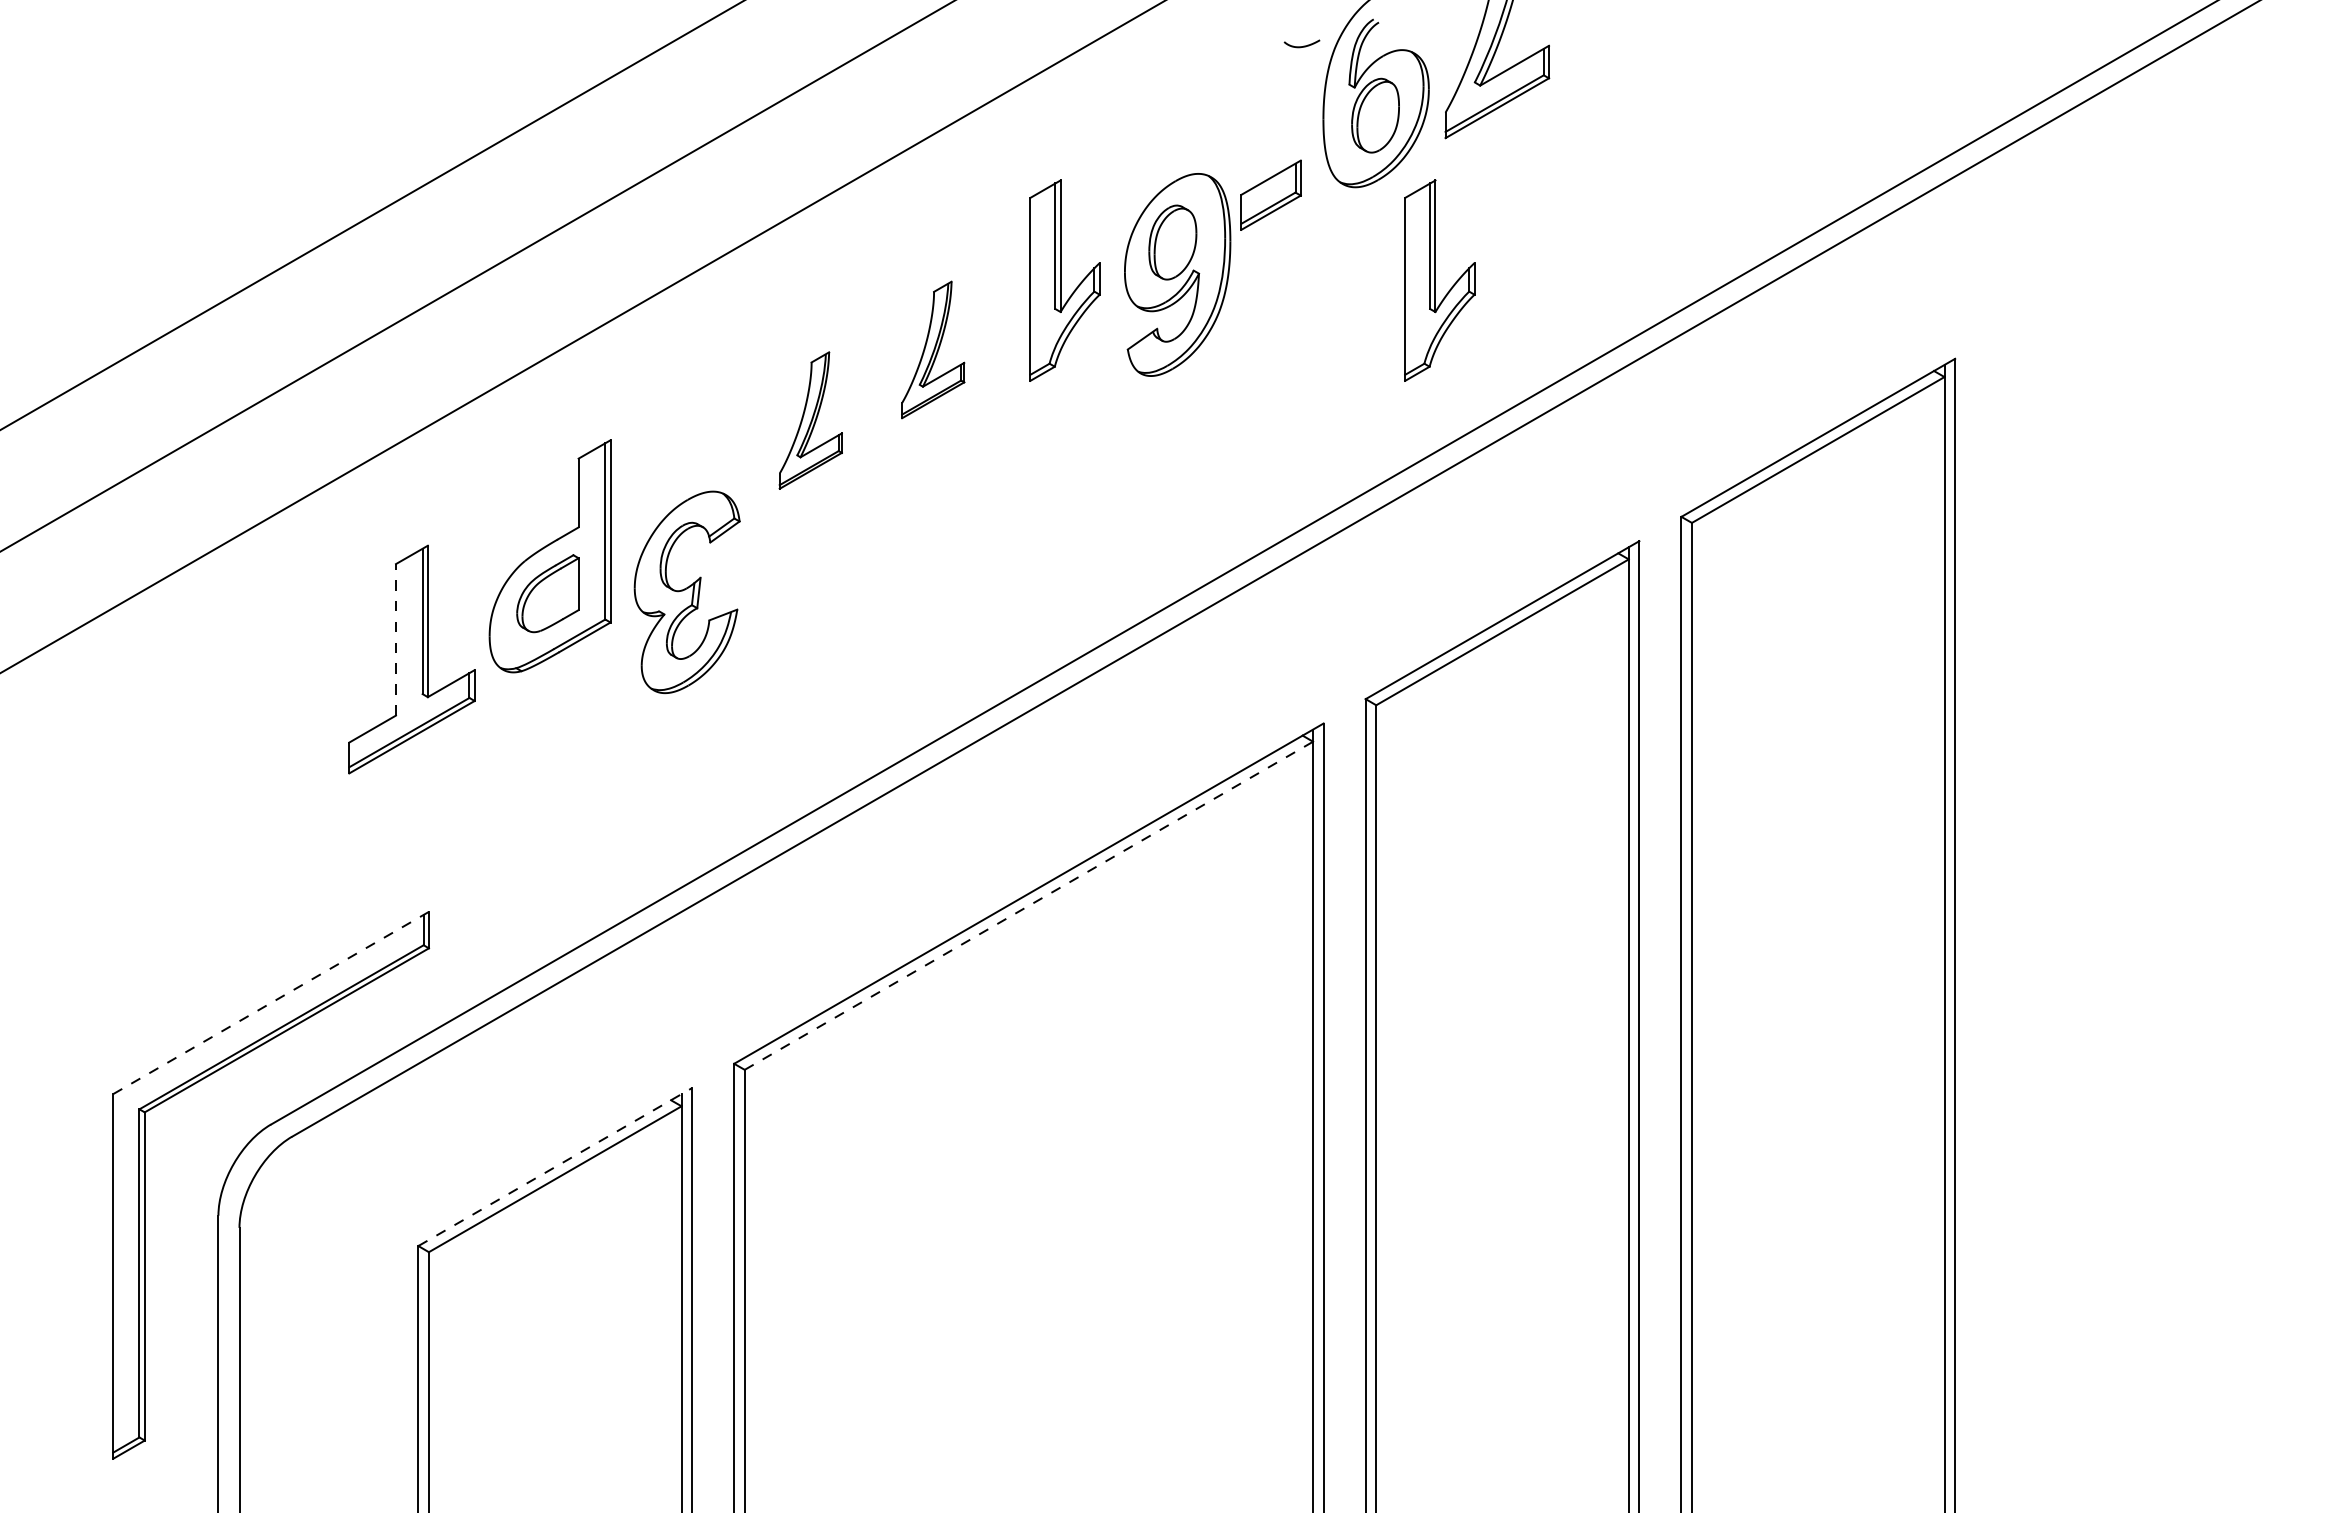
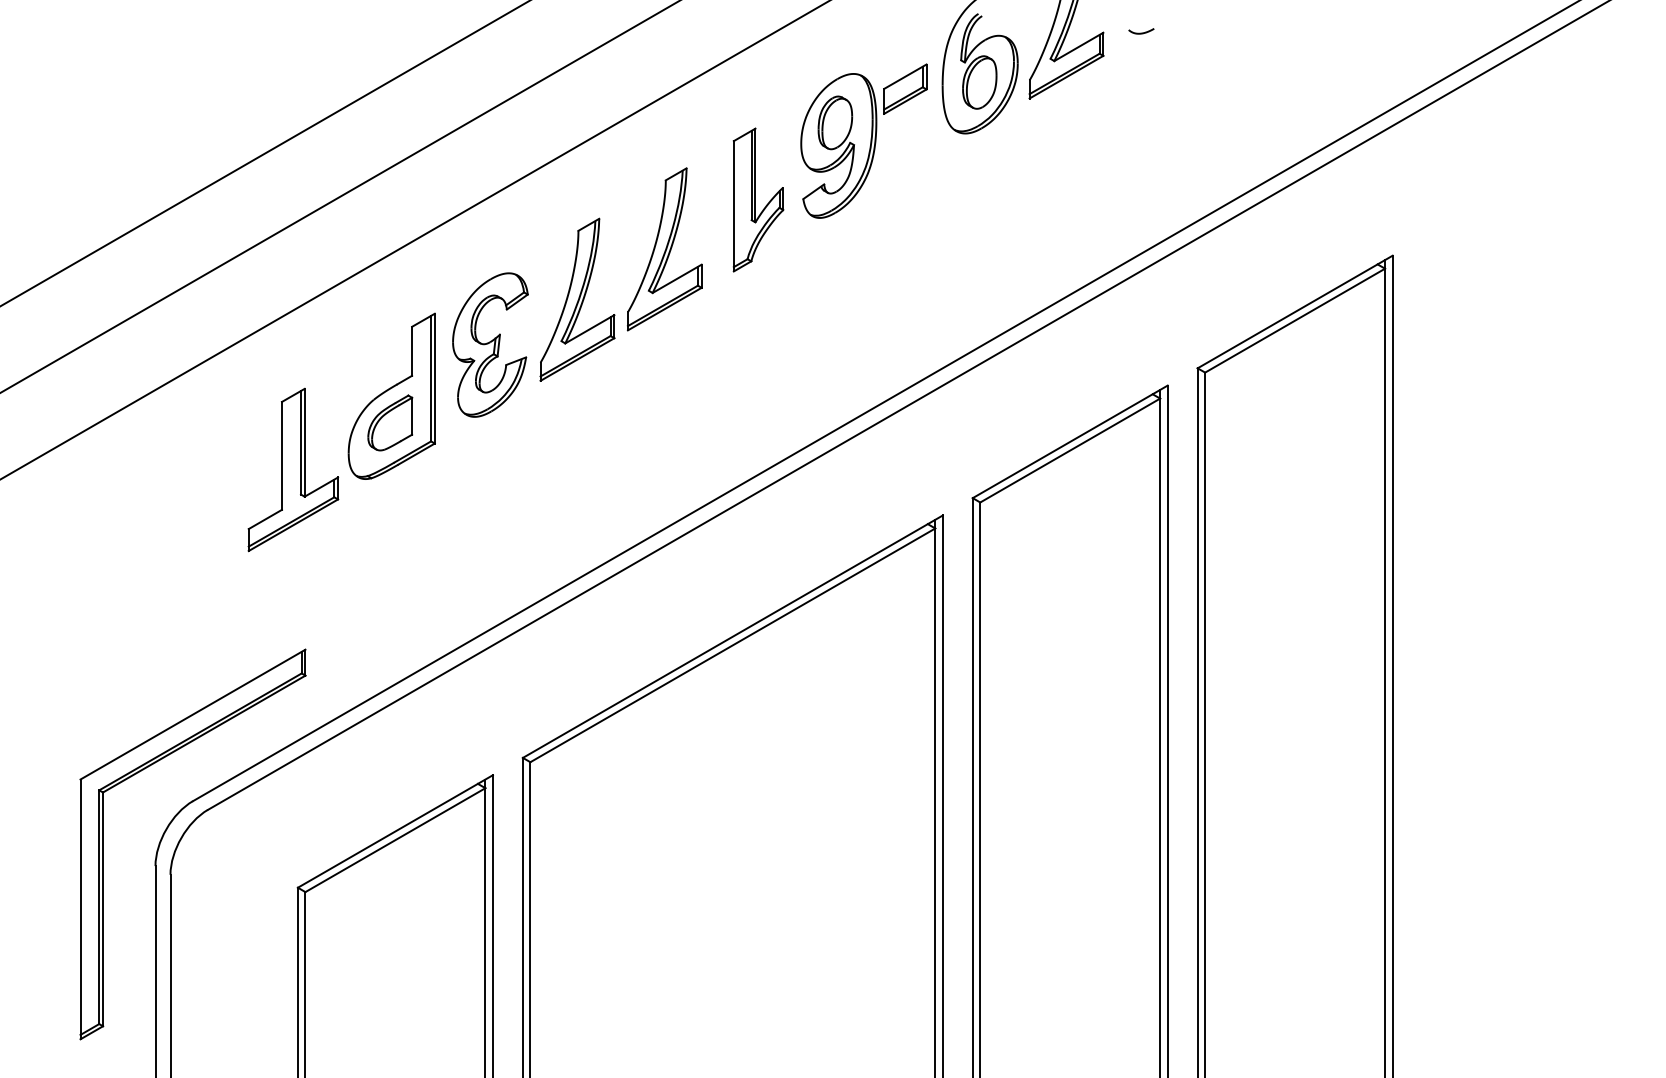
curve: (1302, 45) -> (1141, 32), moved
part: (1212, 267) -> (863, 140), moved
part: (1439, 279) -> (1025, 199), removed
part: (932, 350) -> (664, 249), size x1.67
part: (810, 420) -> (577, 299), size x1.67
part: (687, 591) -> (490, 344), moved
line: (395, 639) -> (281, 455), dashed -> solid
line: (1028, 906) -> (732, 645), dashed -> solid
line: (271, 1002) -> (193, 714), dashed -> solid
line: (555, 1167) -> (395, 831), dashed -> solid

